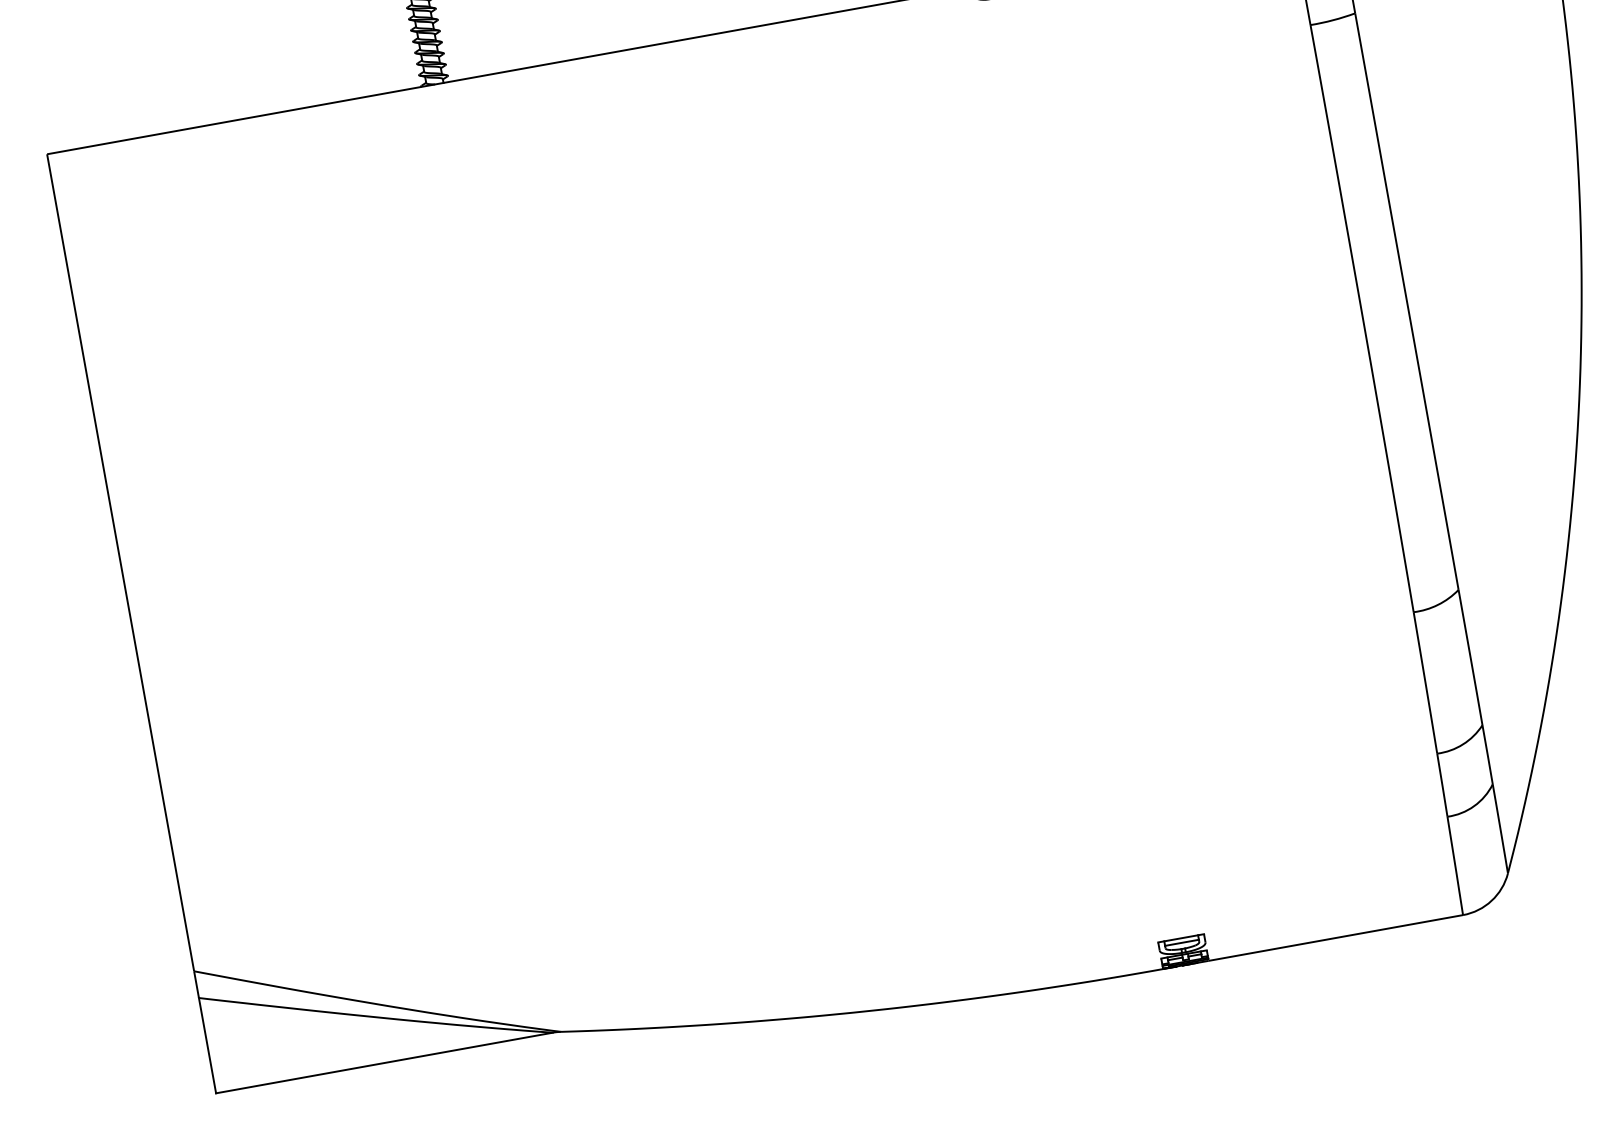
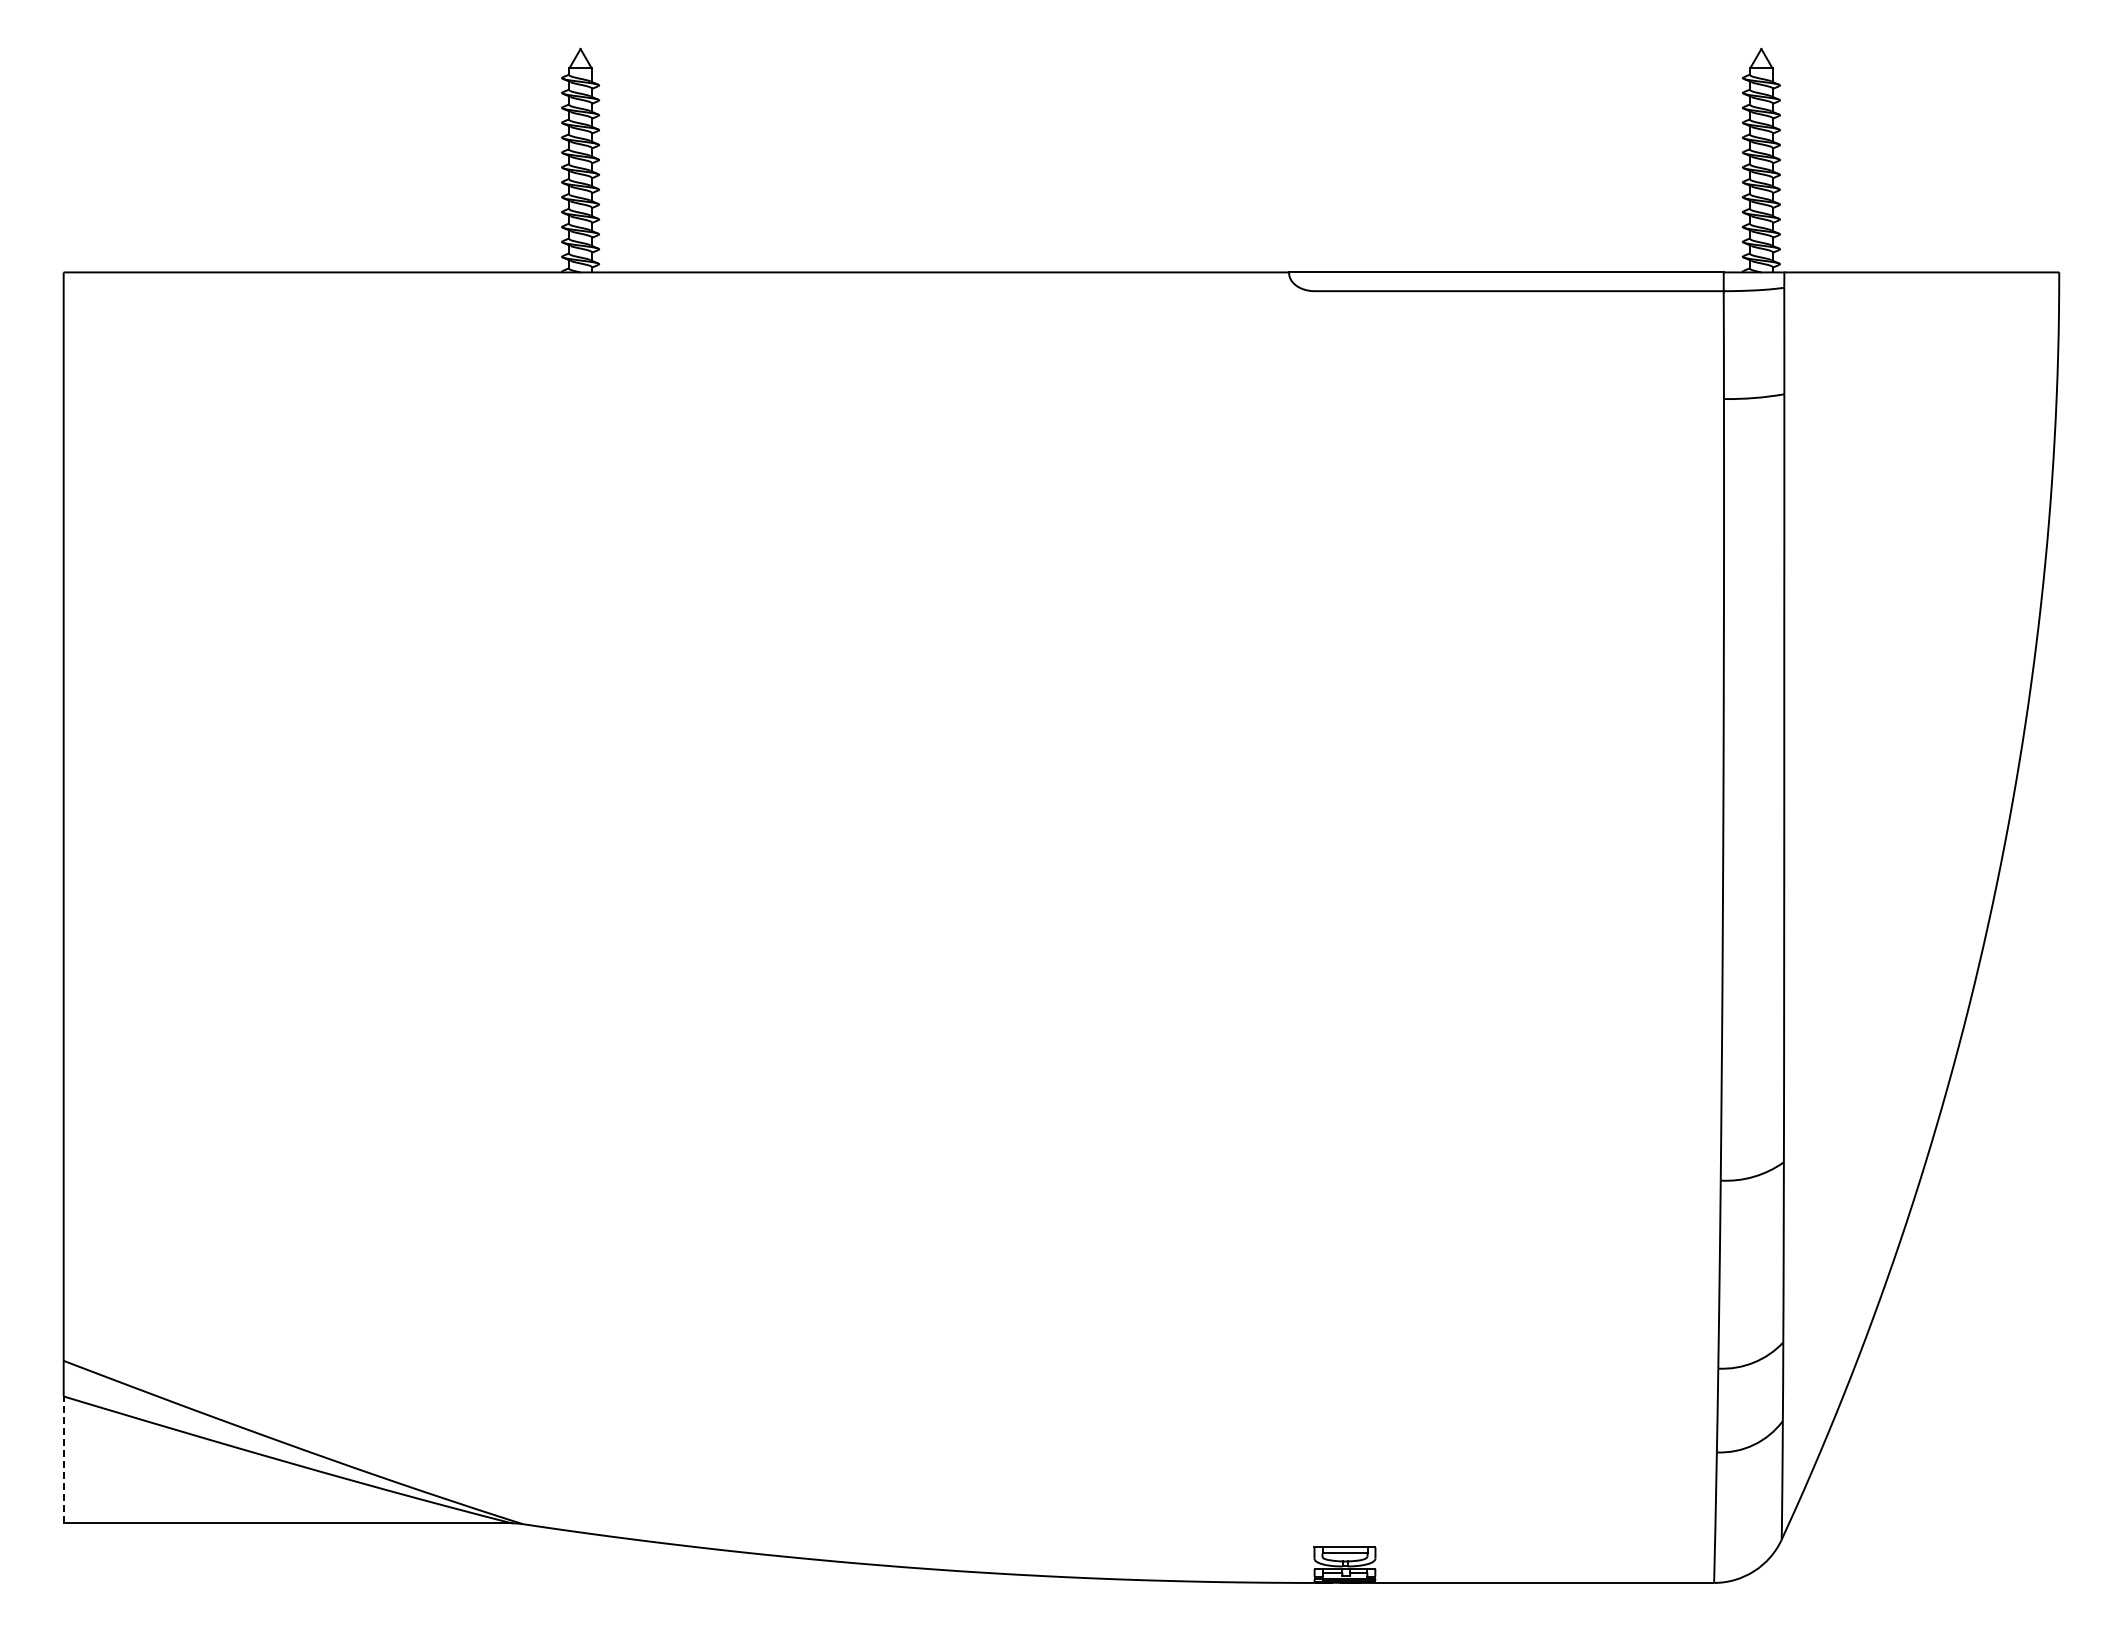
line: (207, 1045) -> (63, 1459), solid -> dashed

